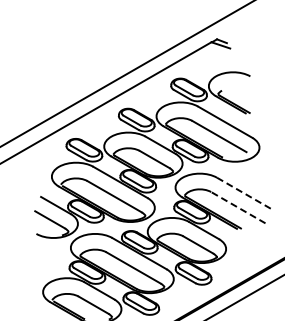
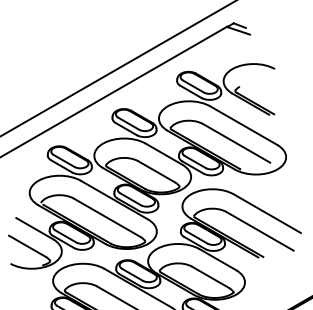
line: (244, 193) -> (267, 213), dashed -> solid
line: (237, 207) -> (259, 231), dashed -> solid

